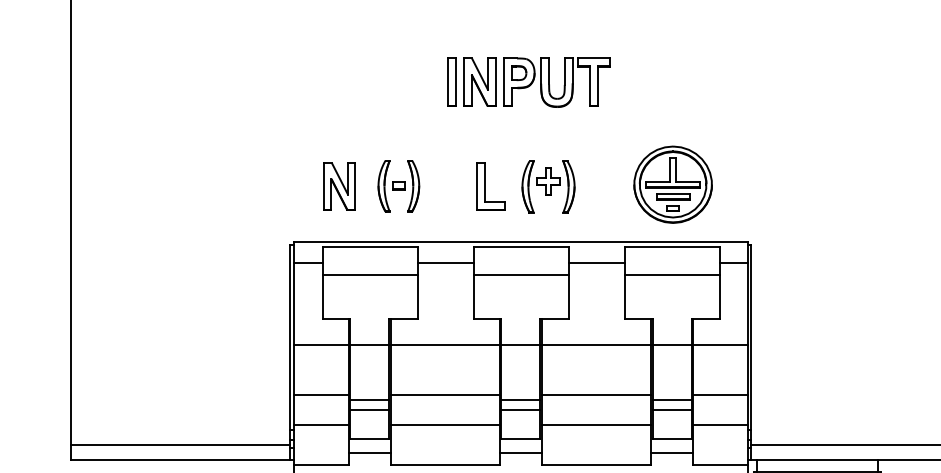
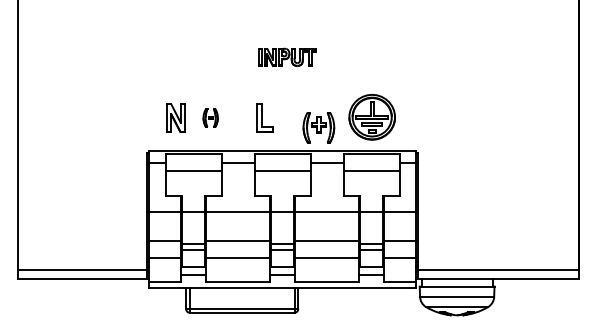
part: (529, 83) -> (287, 57), size x0.6
part: (398, 185) -> (210, 117), size x0.6
part: (547, 186) -> (318, 127), moved

